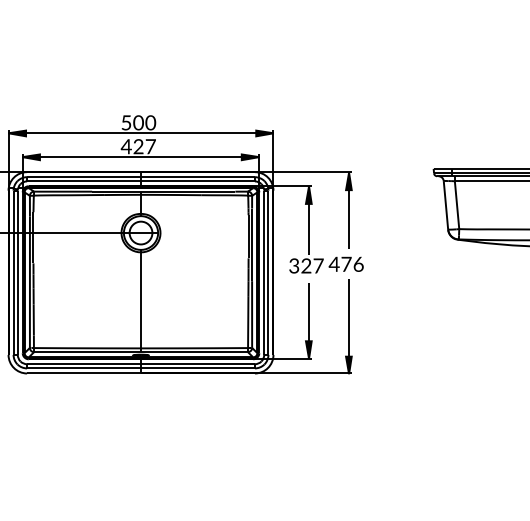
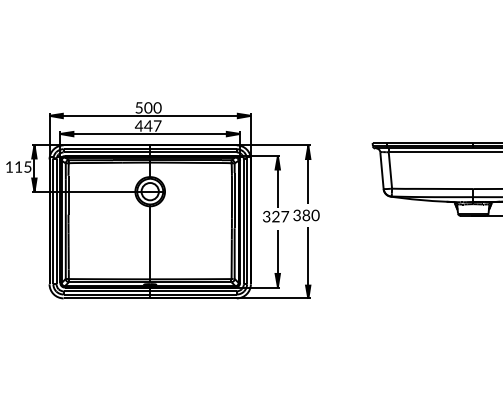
text: (138, 145) -> (148, 125), 427 -> 447
text: (345, 264) -> (305, 215), 476 -> 380

